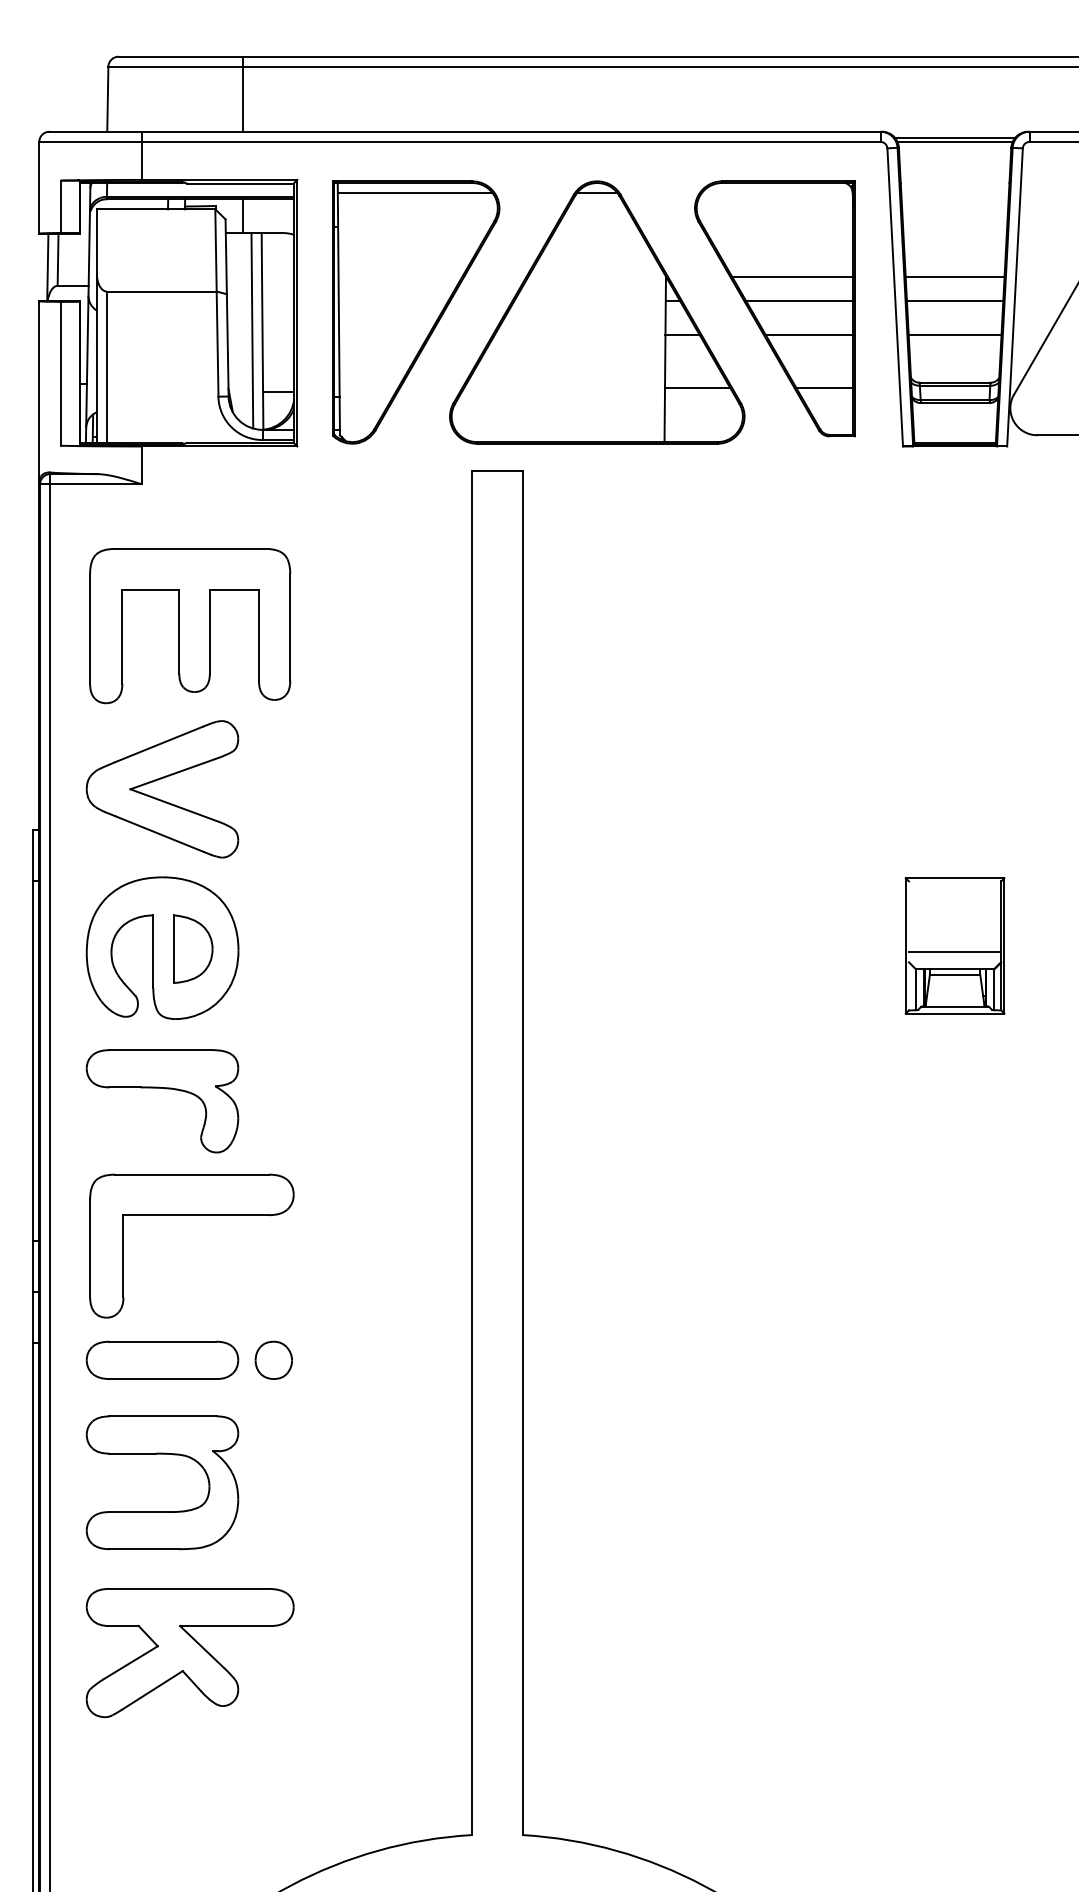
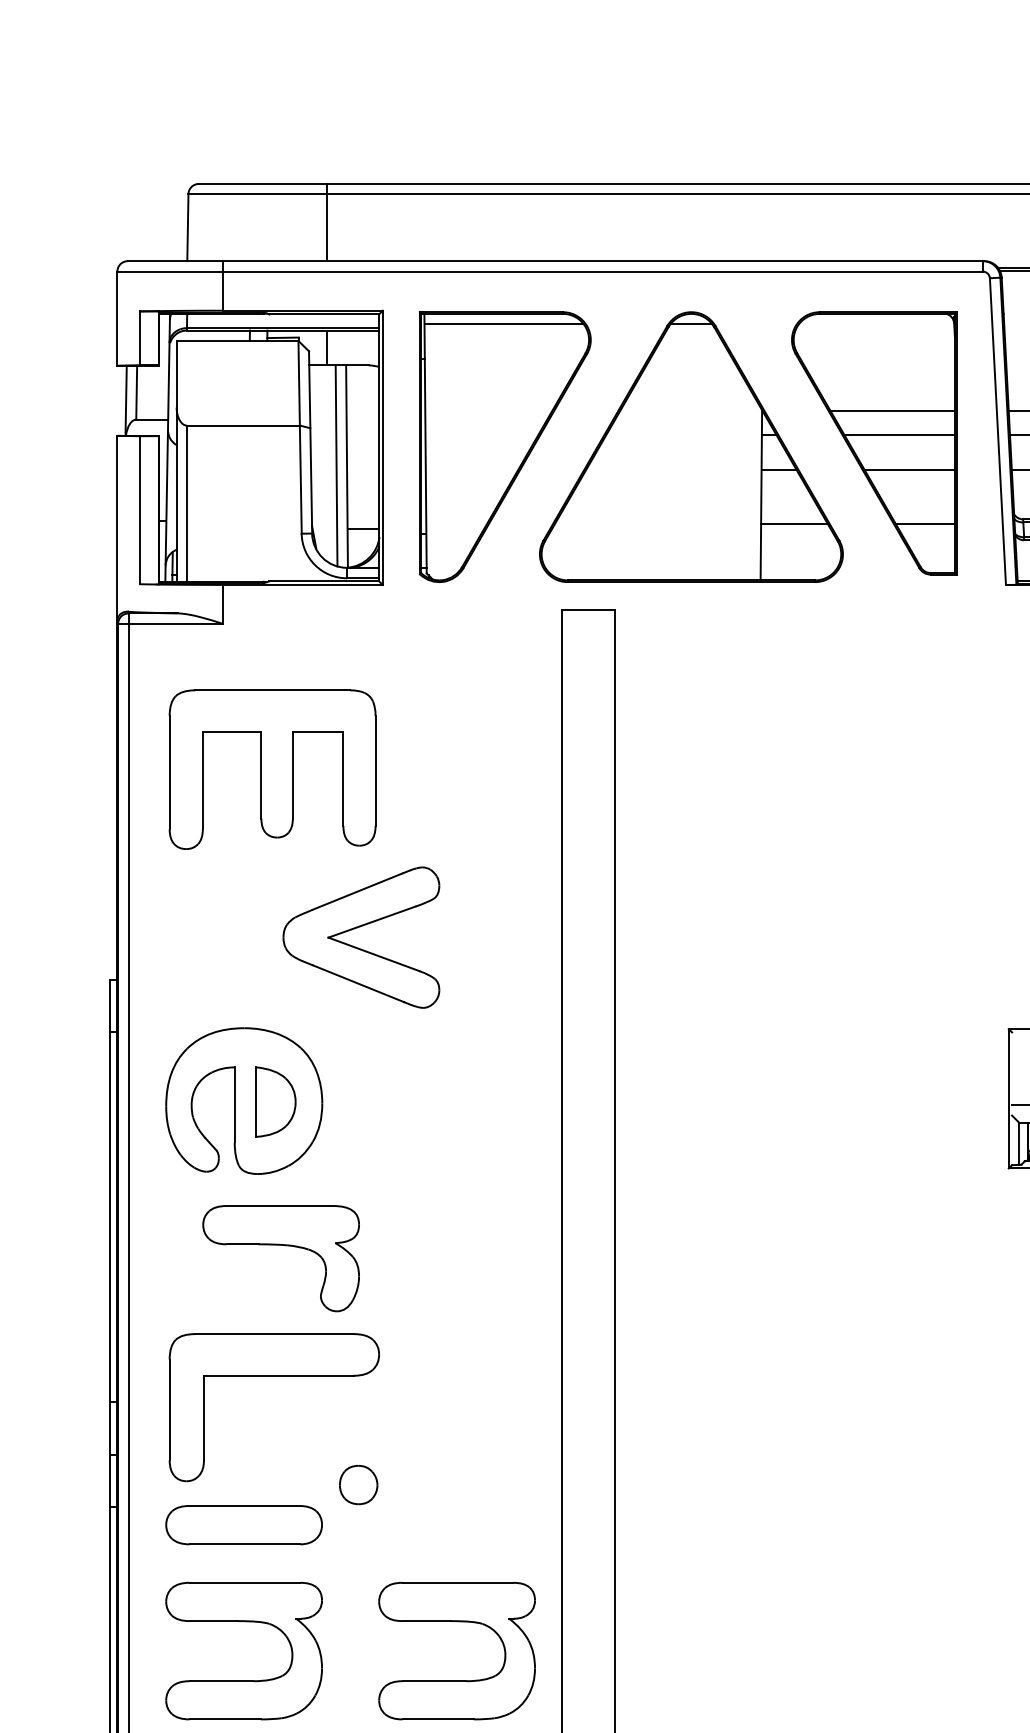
part: (158, 780) -> (357, 928), moved
part: (165, 1089) -> (284, 1246), moved
part: (273, 1359) -> (358, 1484), moved
part: (369, 1454) -> (457, 1621), added

